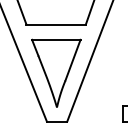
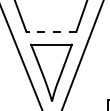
line: (56, 24) -> (51, 31), solid -> dashed

